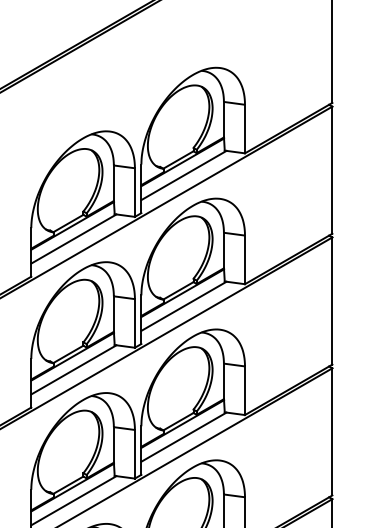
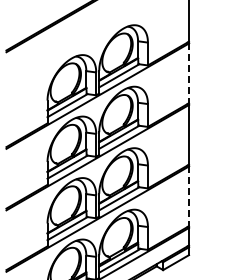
line: (333, 170) -> (189, 73), solid -> dashed
line: (333, 432) -> (189, 196), solid -> dashed

